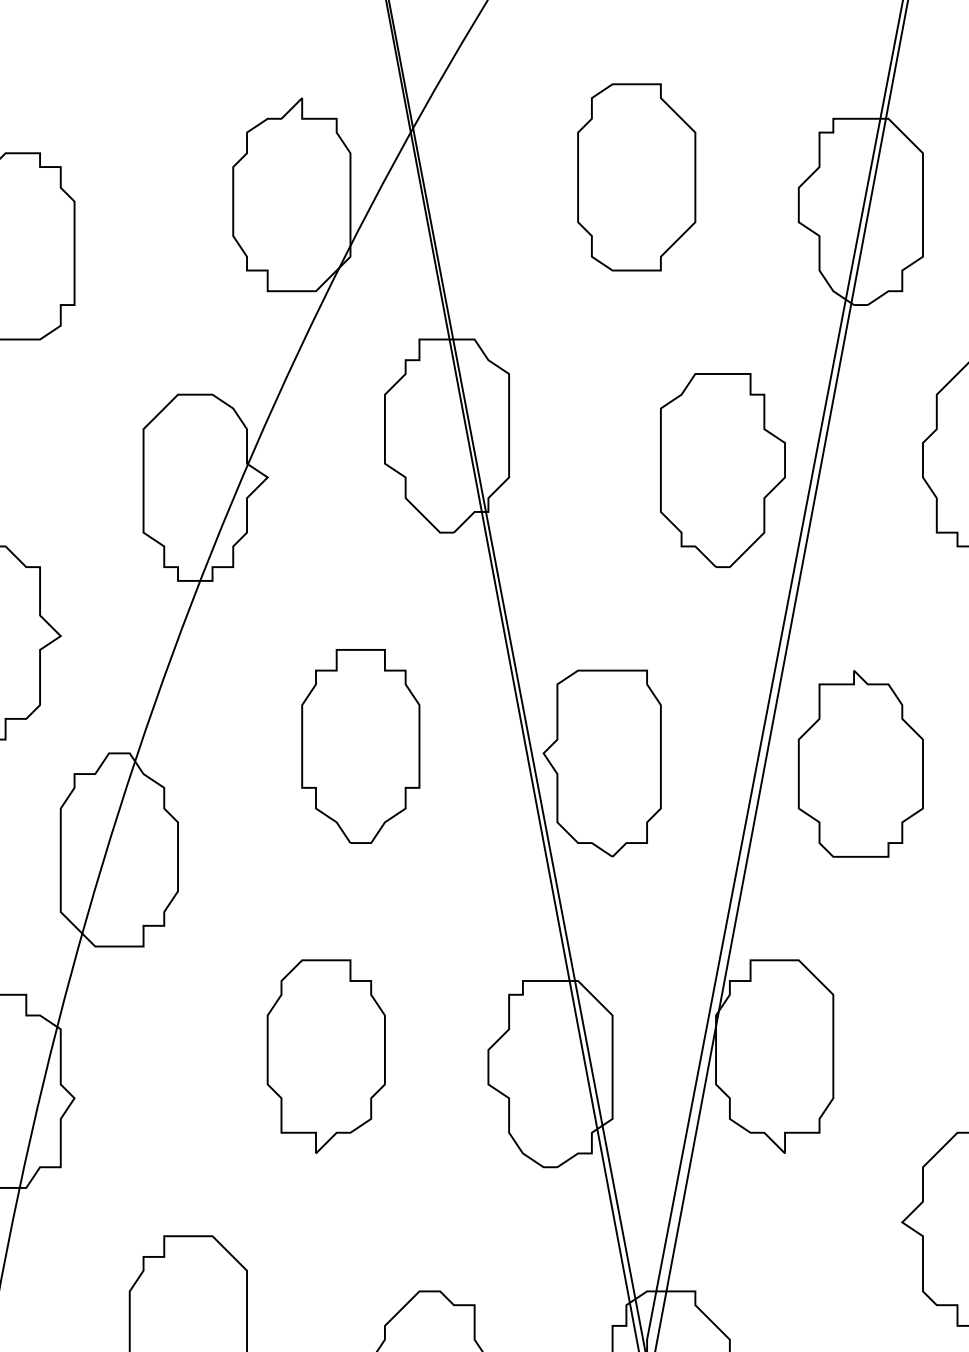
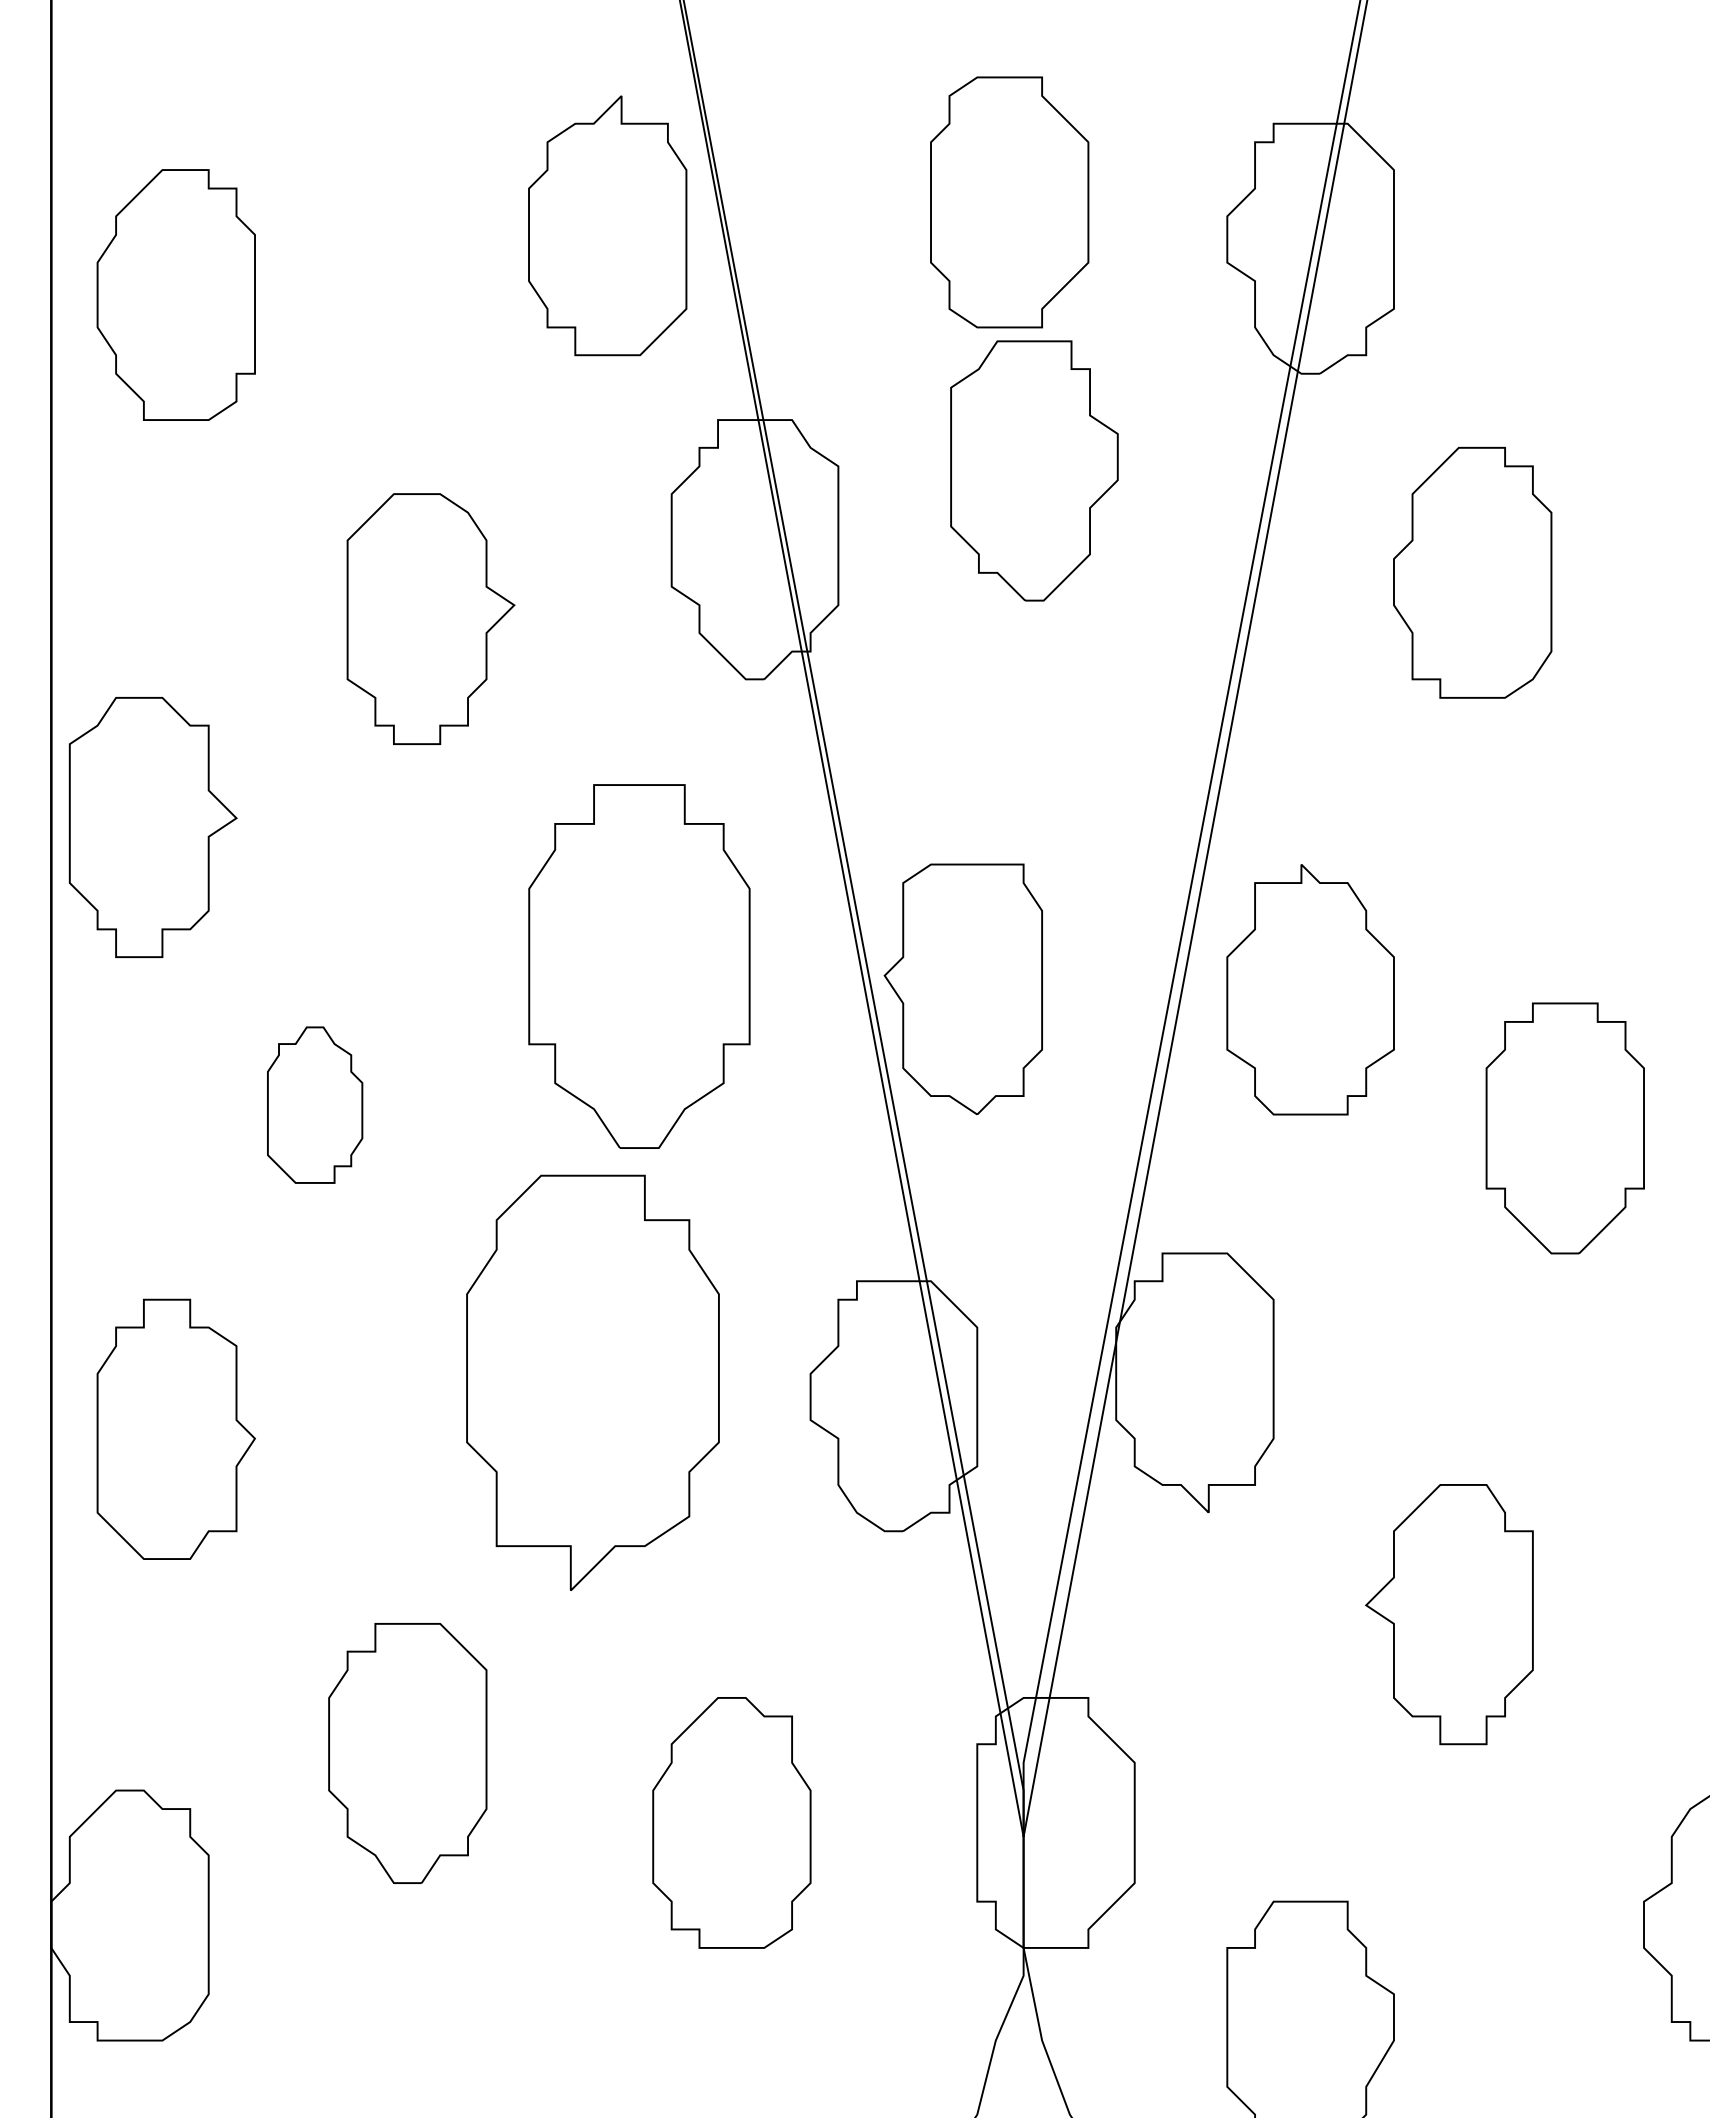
part: (291, 194) -> (607, 225), moved
part: (722, 470) -> (1034, 470), moved
part: (360, 745) -> (638, 965), size x1.4
part: (118, 849) -> (314, 1104), size x0.6
part: (325, 1056) -> (592, 1382), size x1.6

